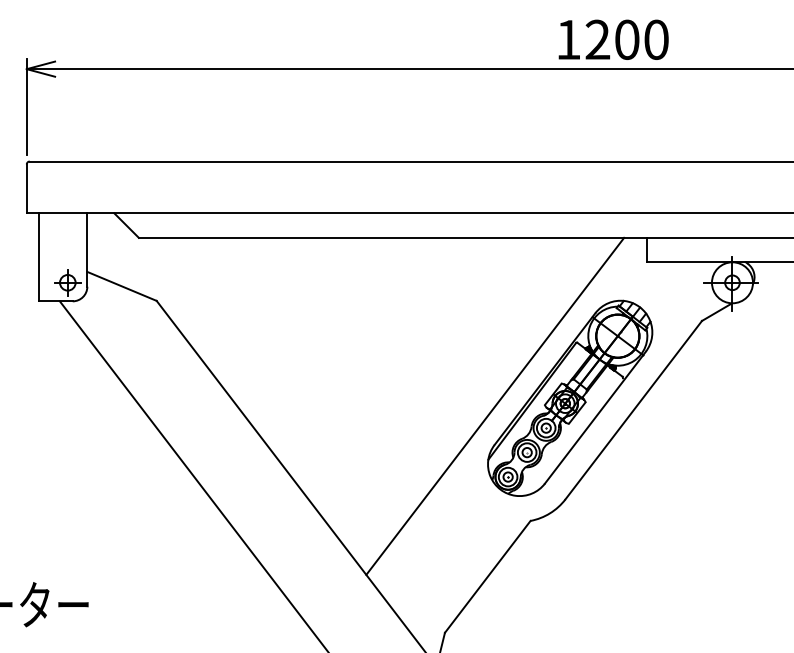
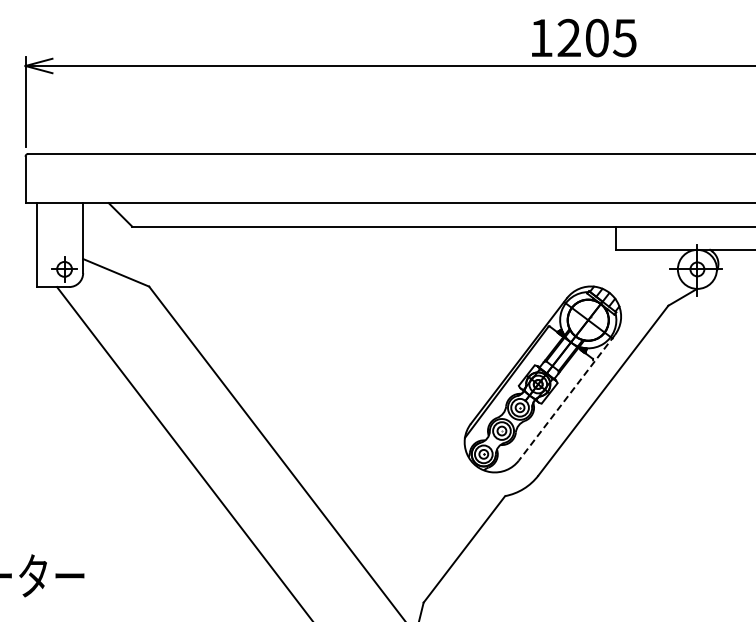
text: (655, 39) -> (624, 37), 1200 -> 1205
line: (495, 405) -> (471, 386), removed
line: (594, 418) -> (566, 398), solid -> dashed

